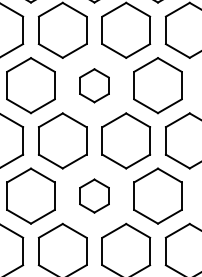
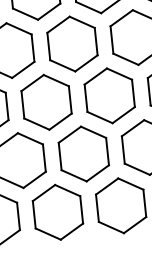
part: (94, 85) -> (72, 43), size x1.67
part: (94, 195) -> (83, 153), size x1.67

